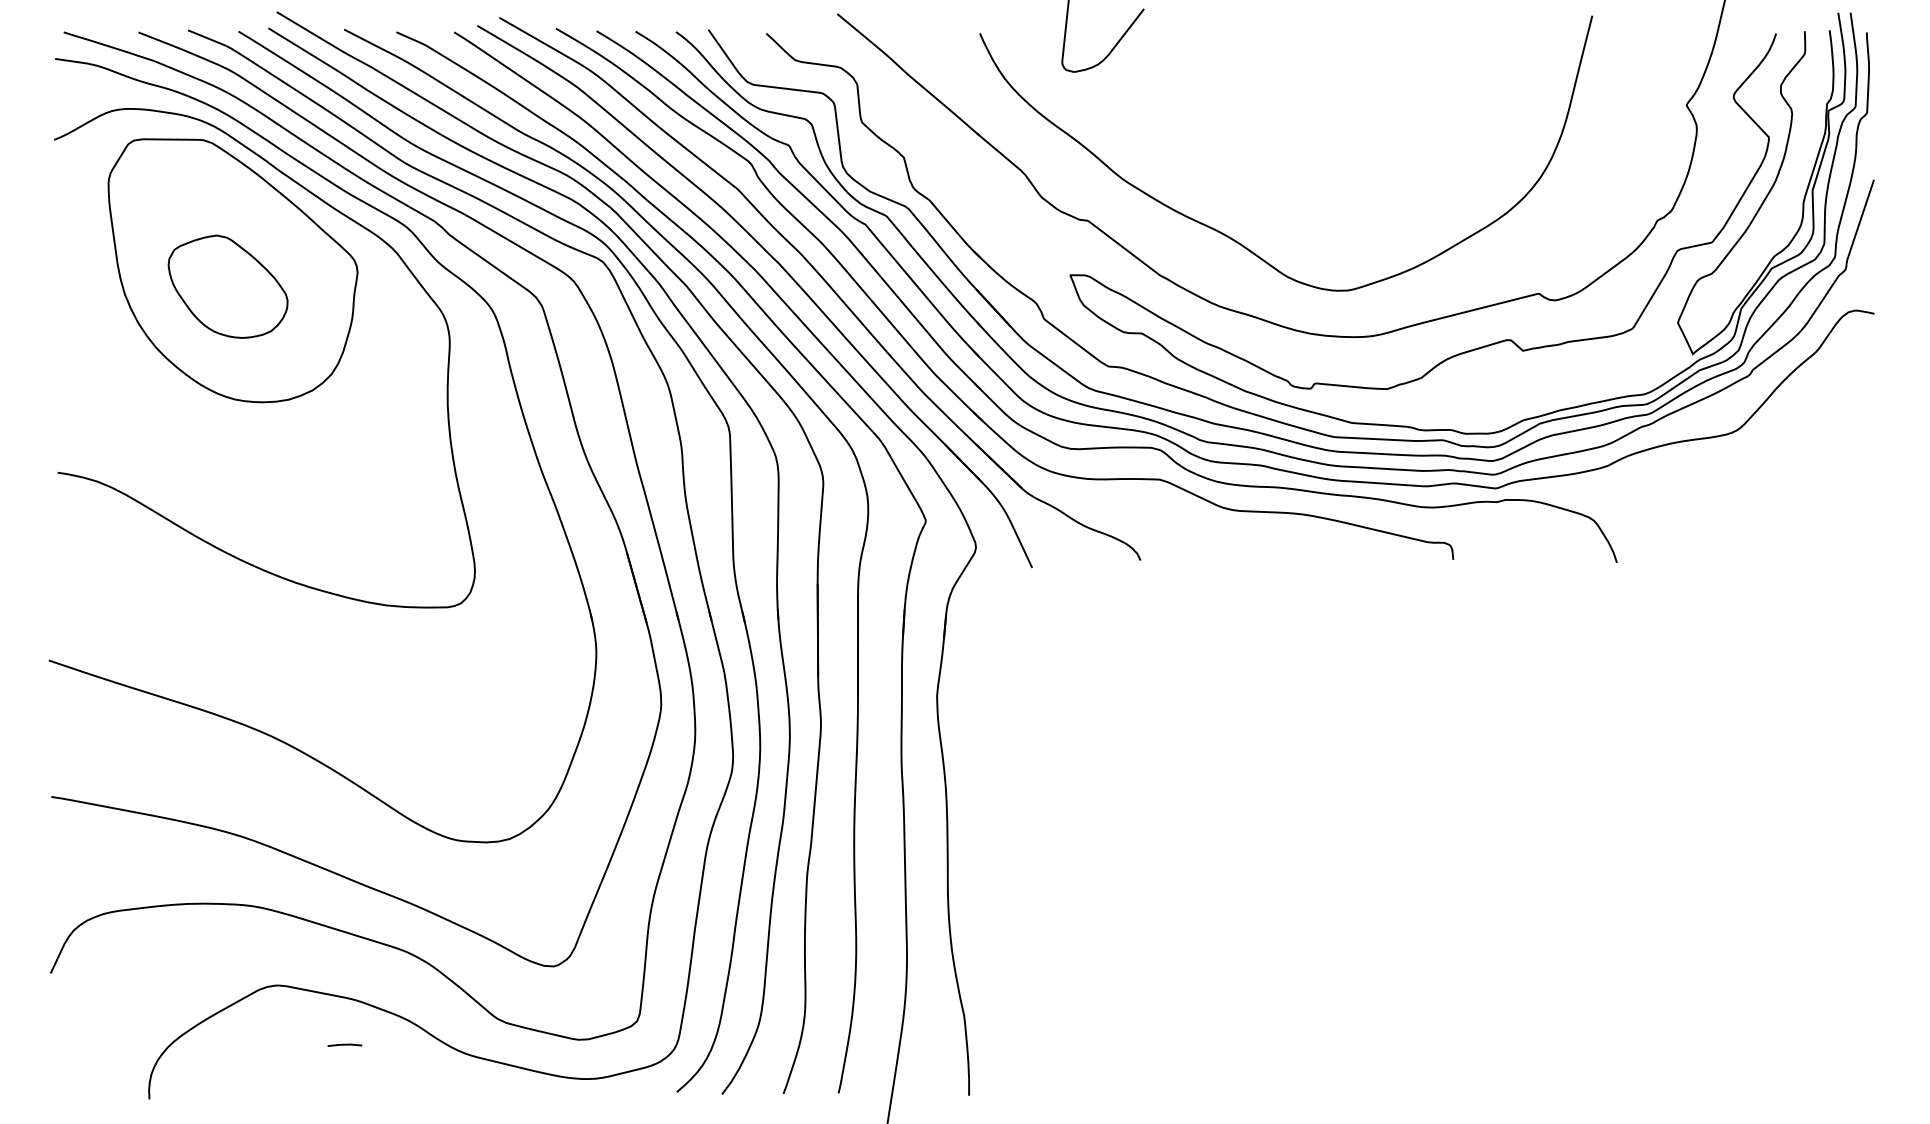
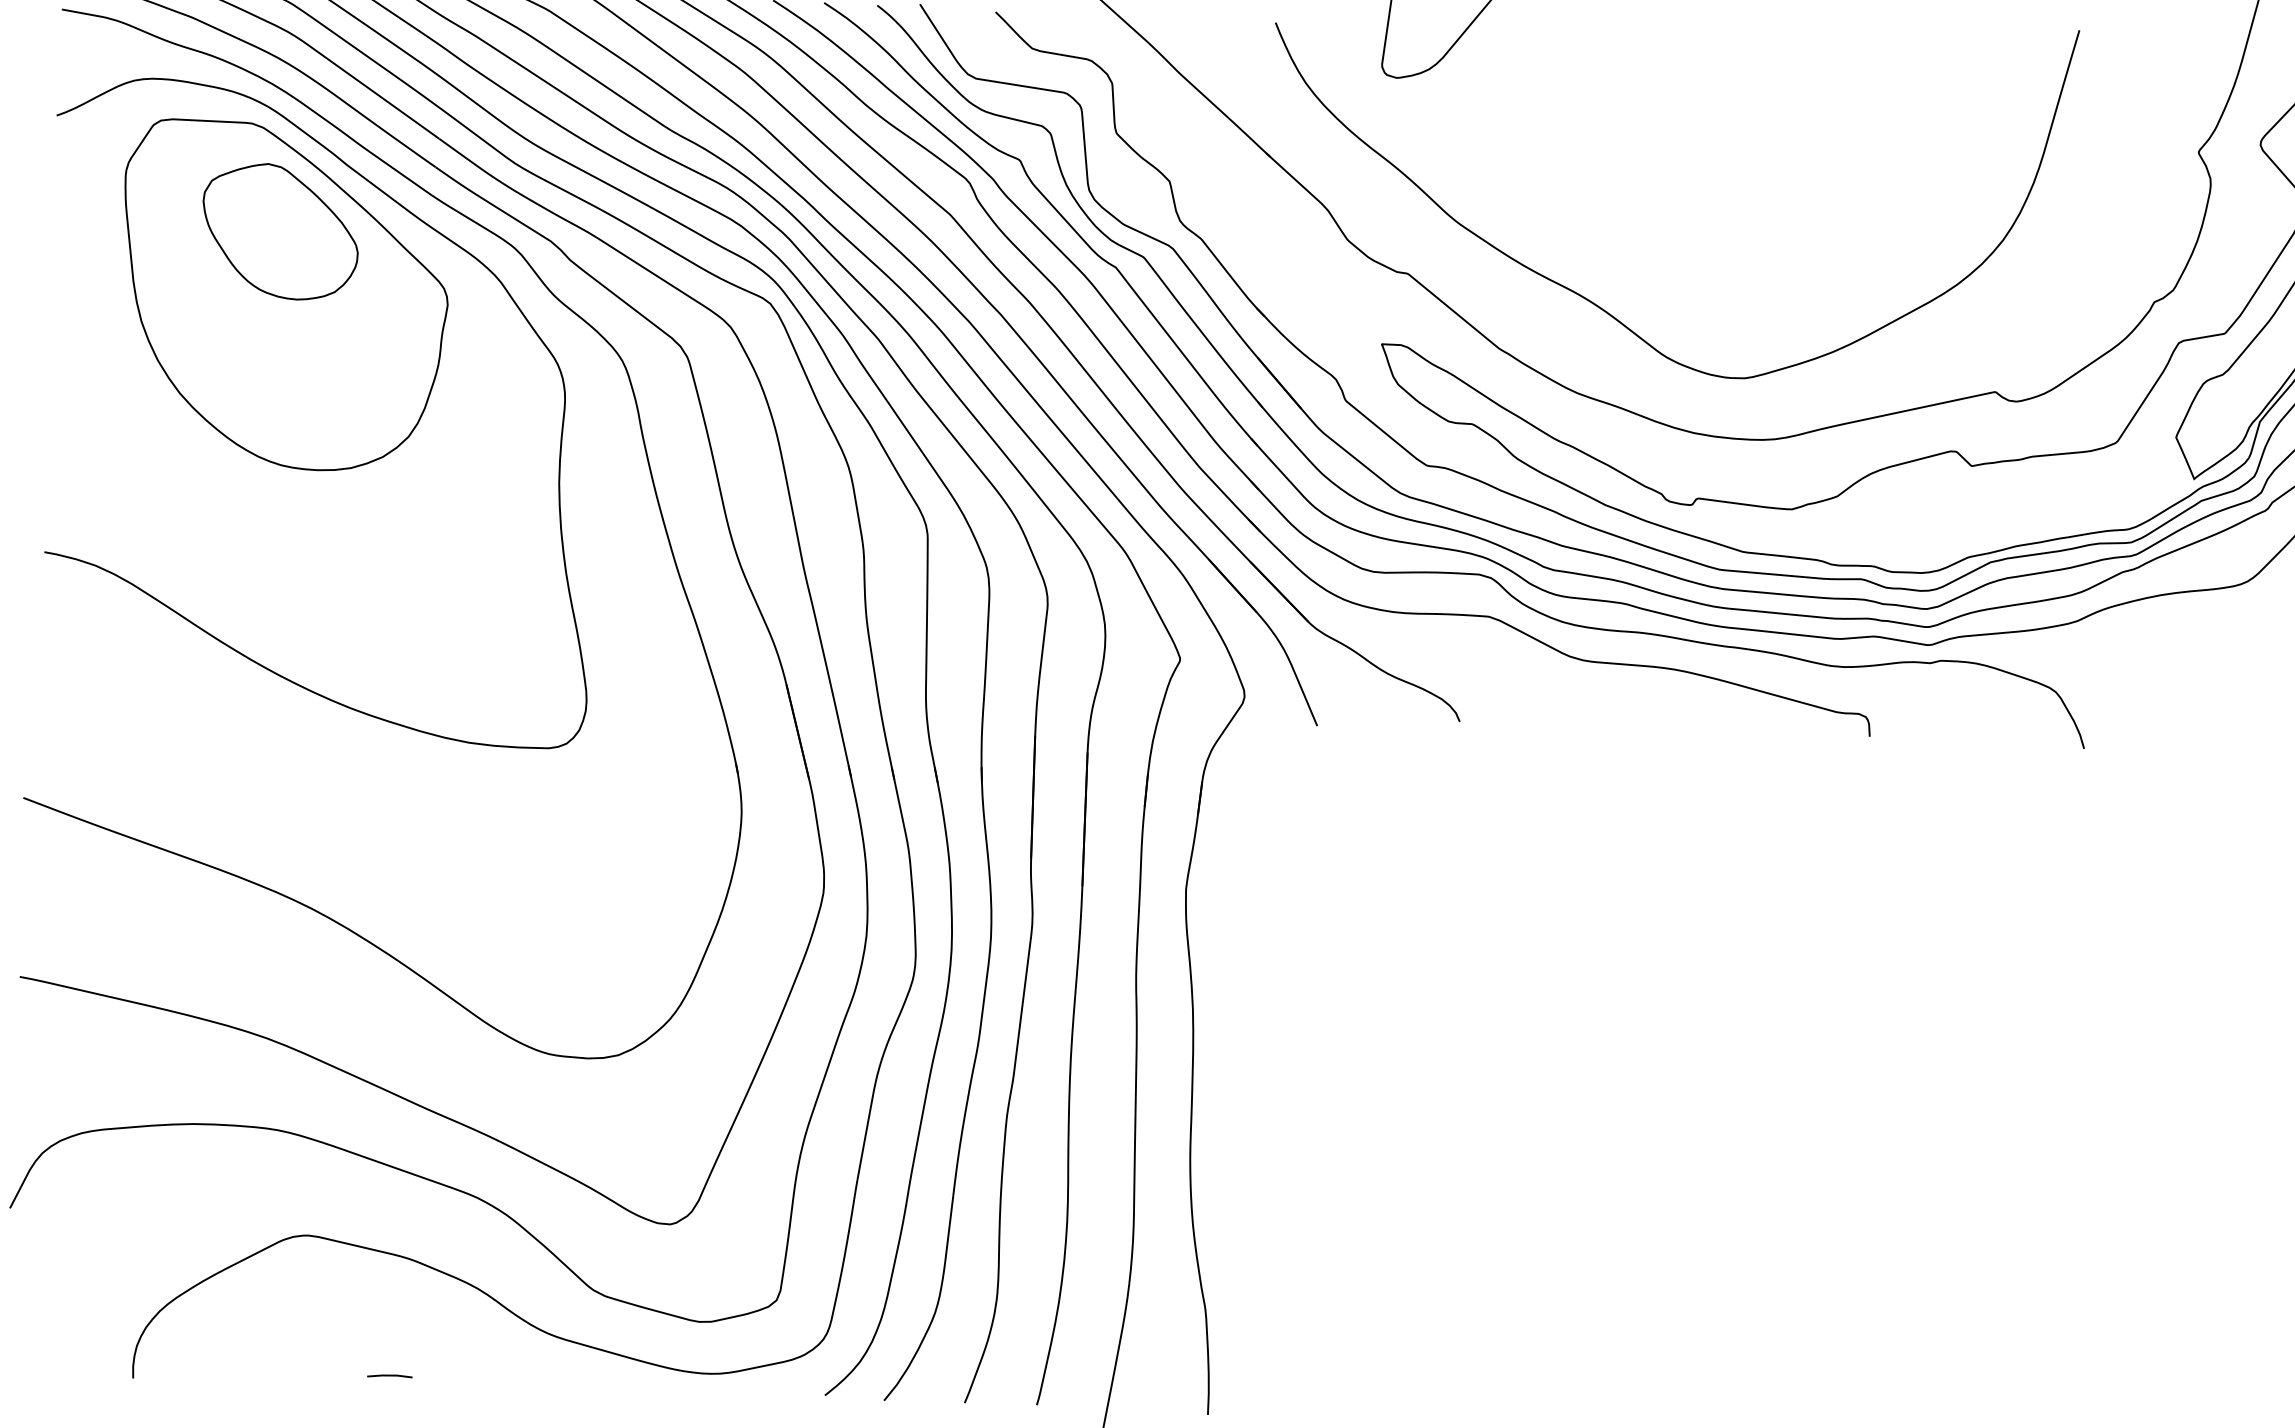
part: (227, 286) -> (279, 231), moved
line: (344, 1044) -> (389, 1375), moved

